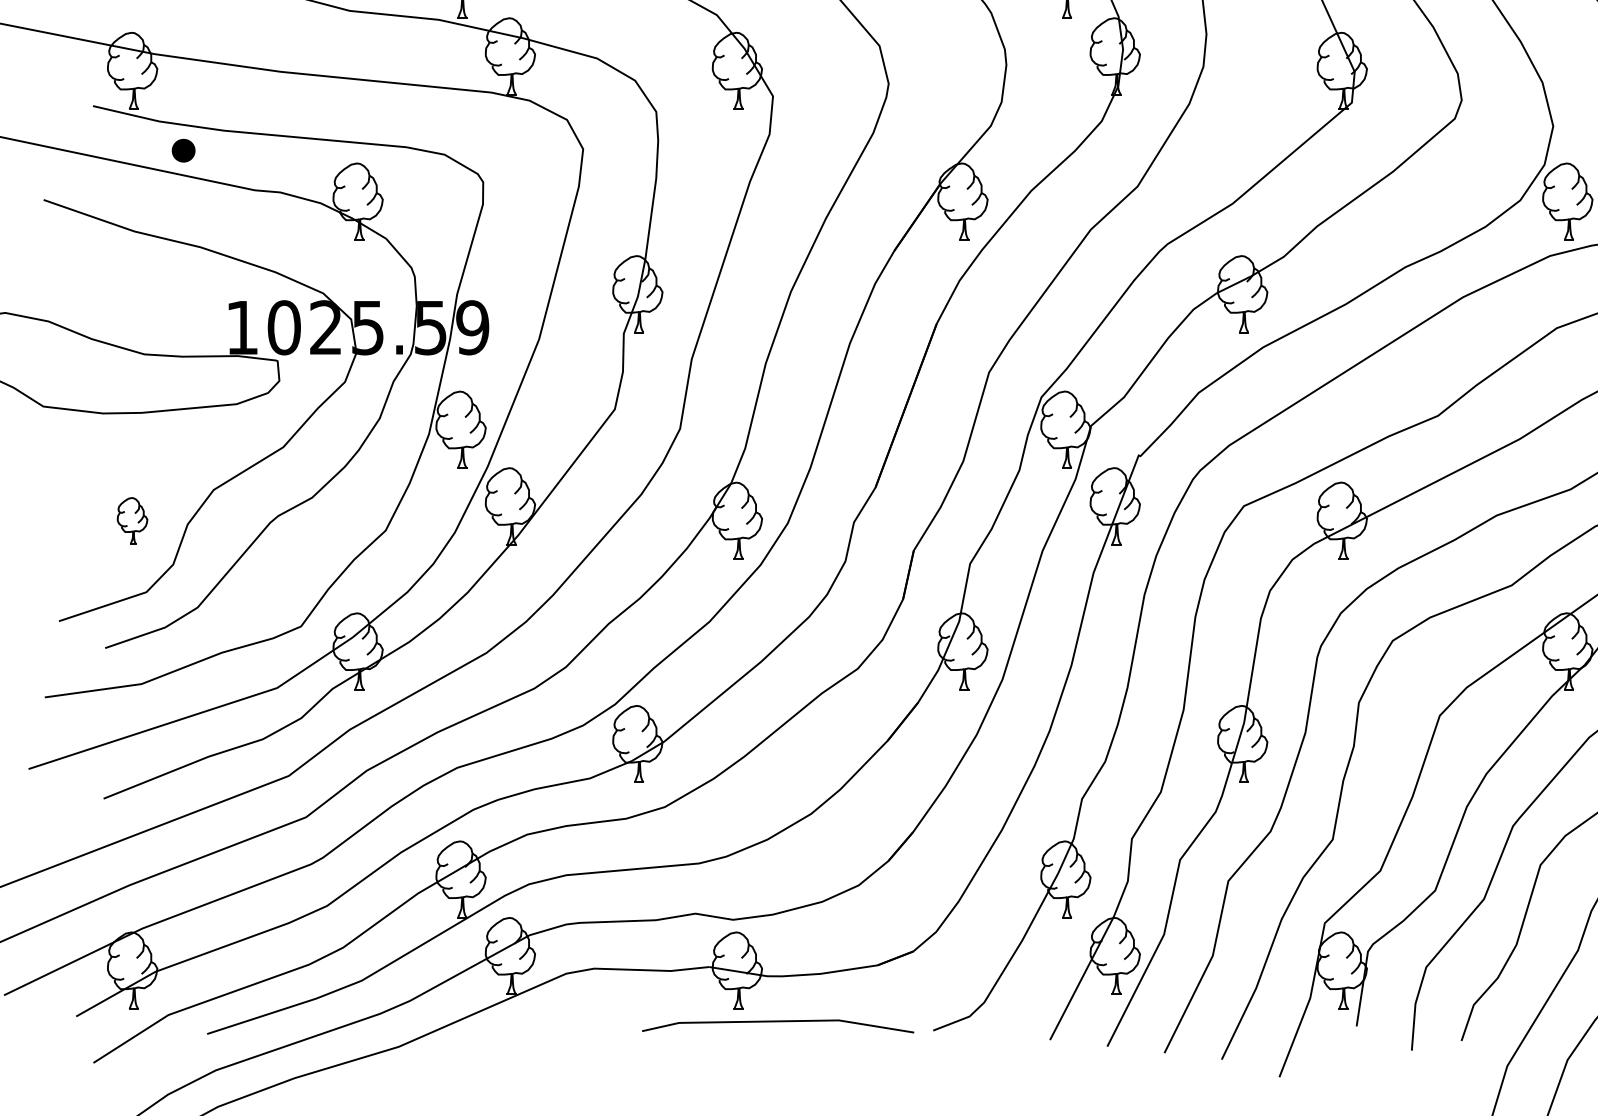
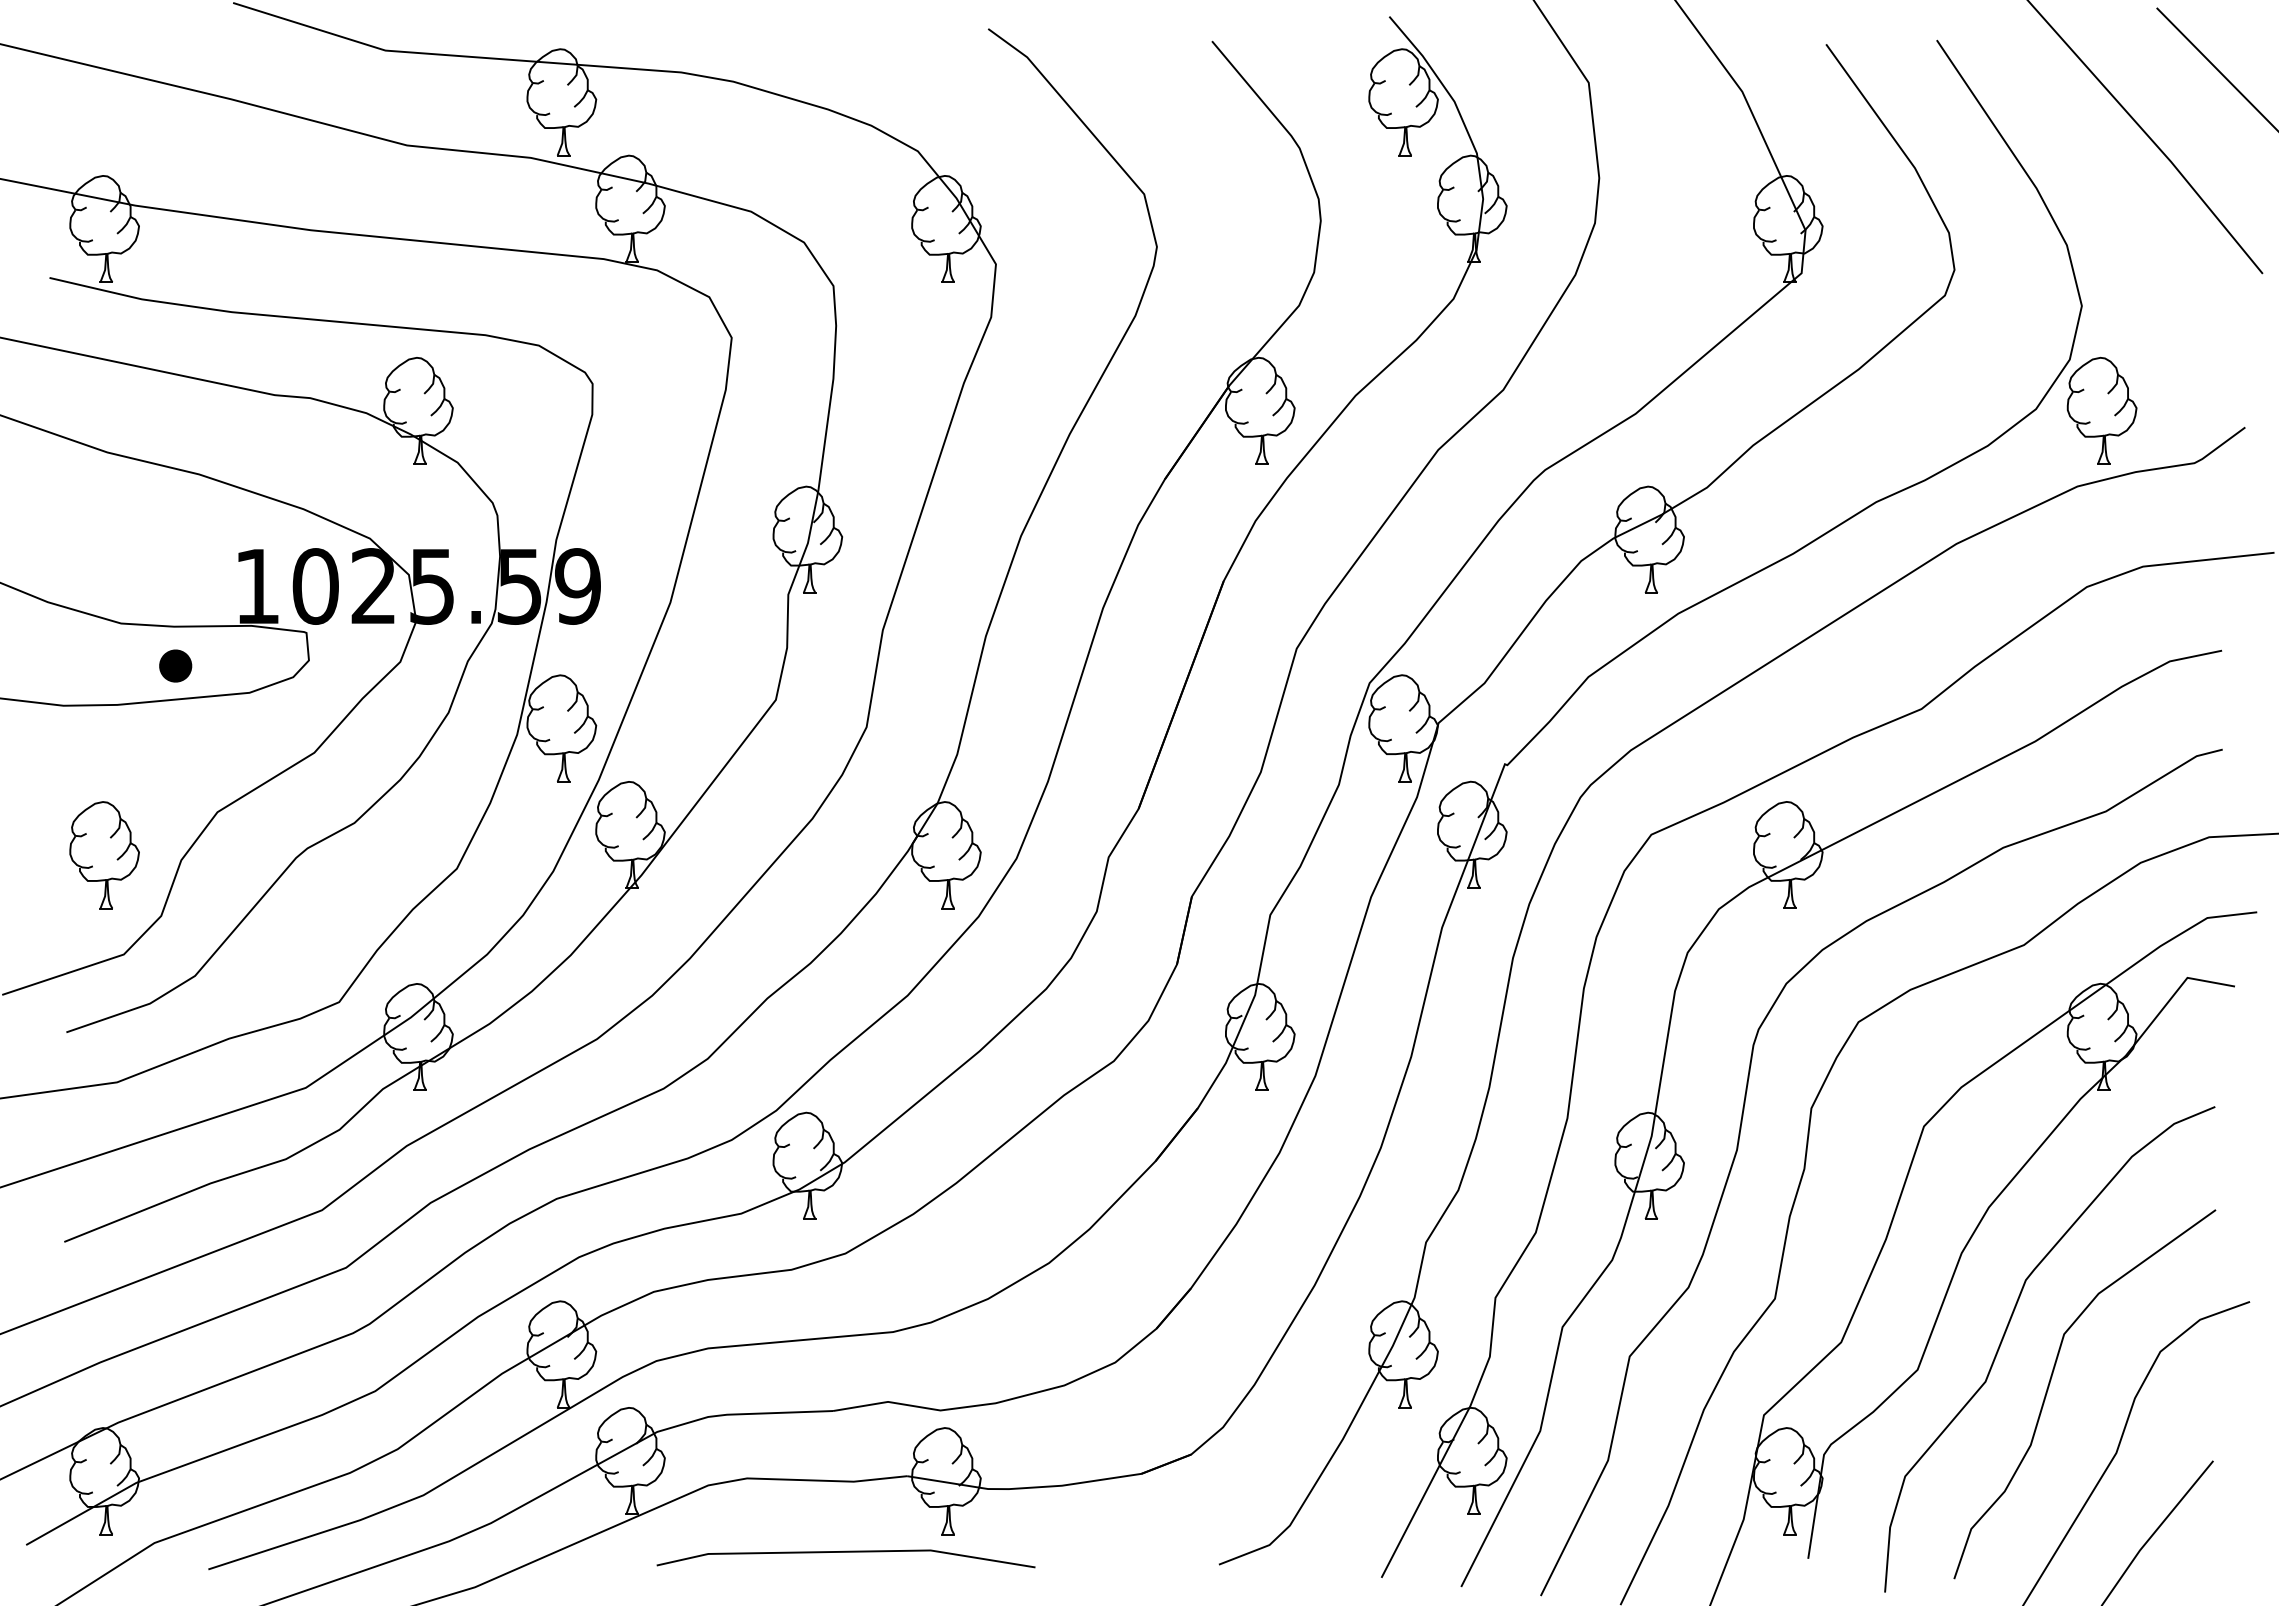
part: (183, 150) -> (175, 665), moved
part: (132, 521) -> (104, 855), size x1.67
line: (777, 1021) -> (845, 1552), moved

